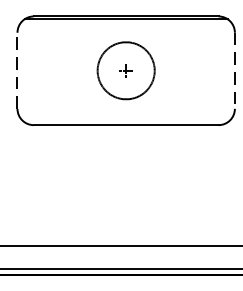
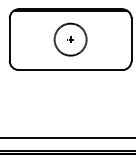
line: (17, 70) -> (9, 39), dashed -> solid
line: (234, 72) -> (131, 40), dashed -> solid

